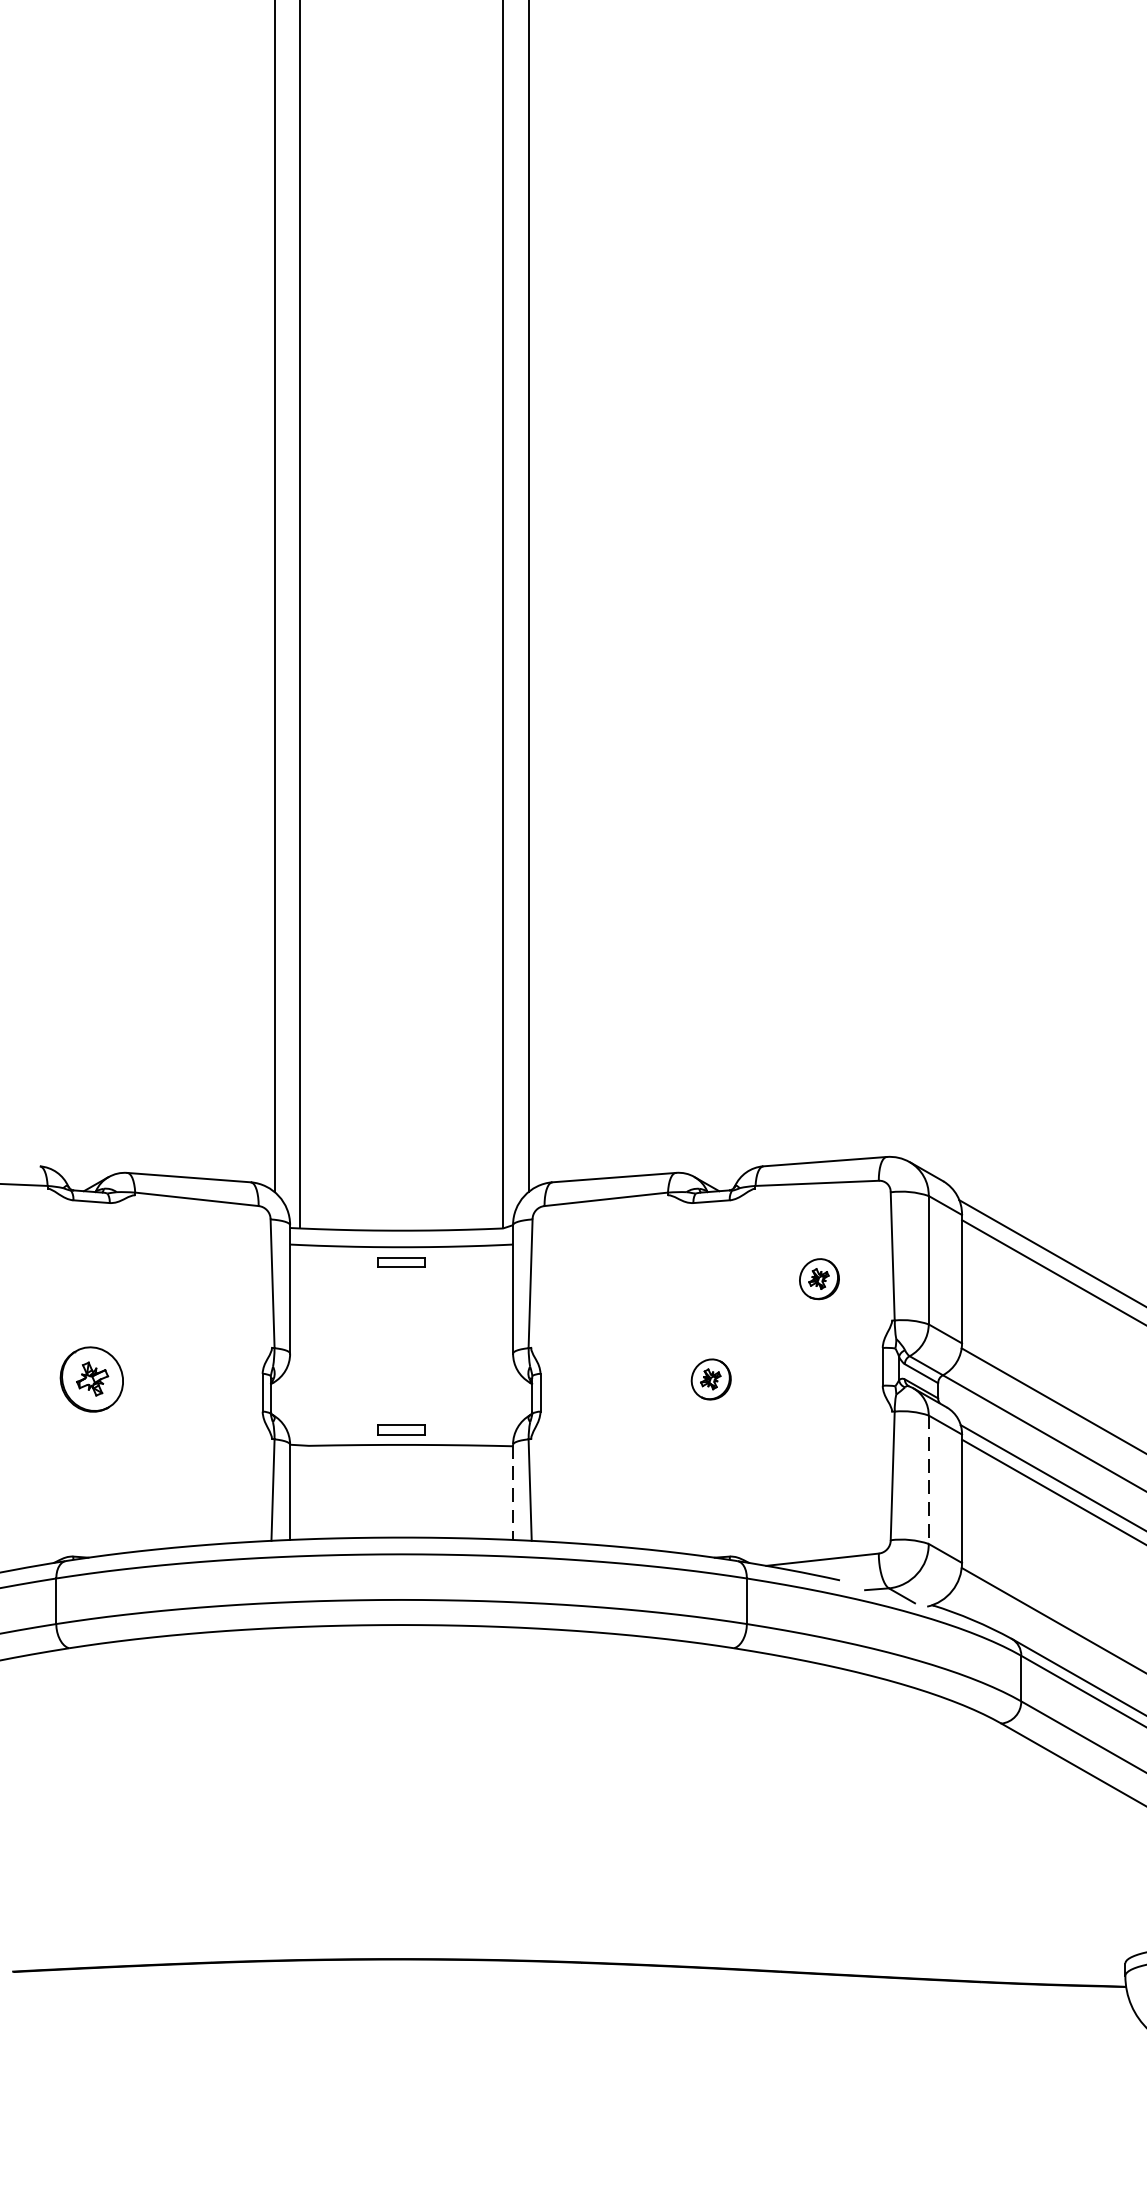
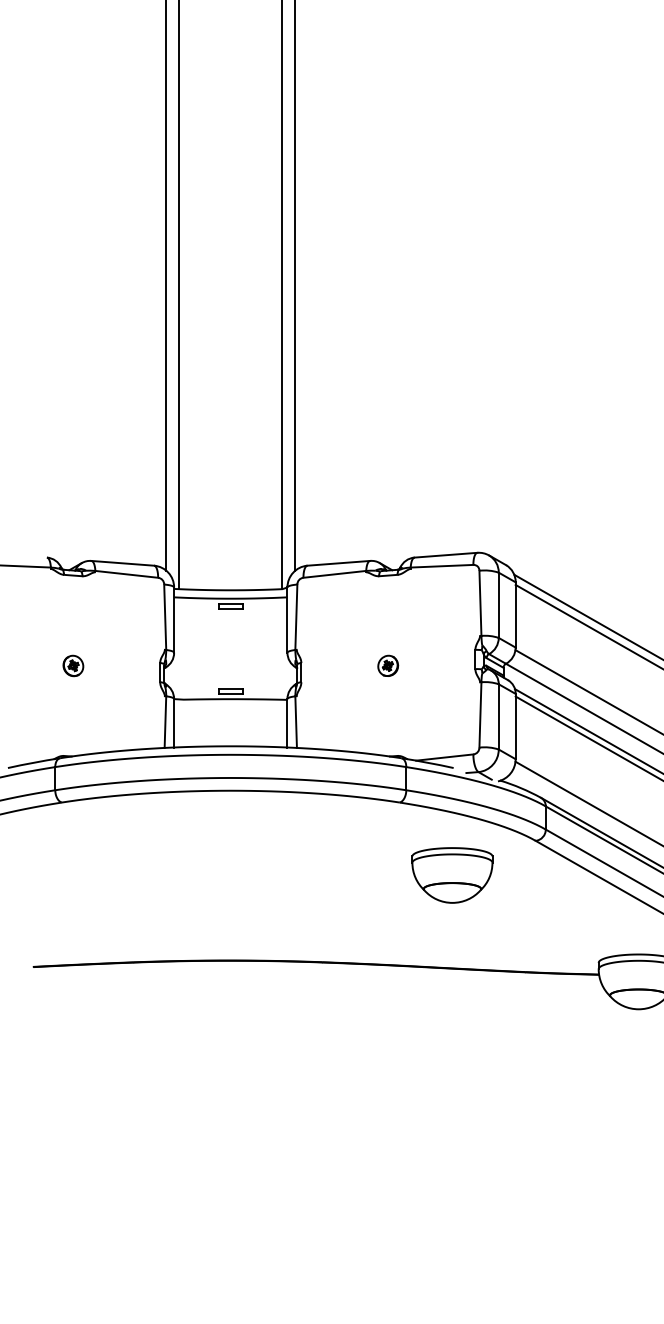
part: (820, 1278) -> (443, 614), removed
part: (92, 1378) -> (73, 665), size x0.62
line: (928, 1478) -> (498, 716), dashed -> solid
line: (513, 1492) -> (287, 723), dashed -> solid
part: (837, 1791) -> (452, 875), added

